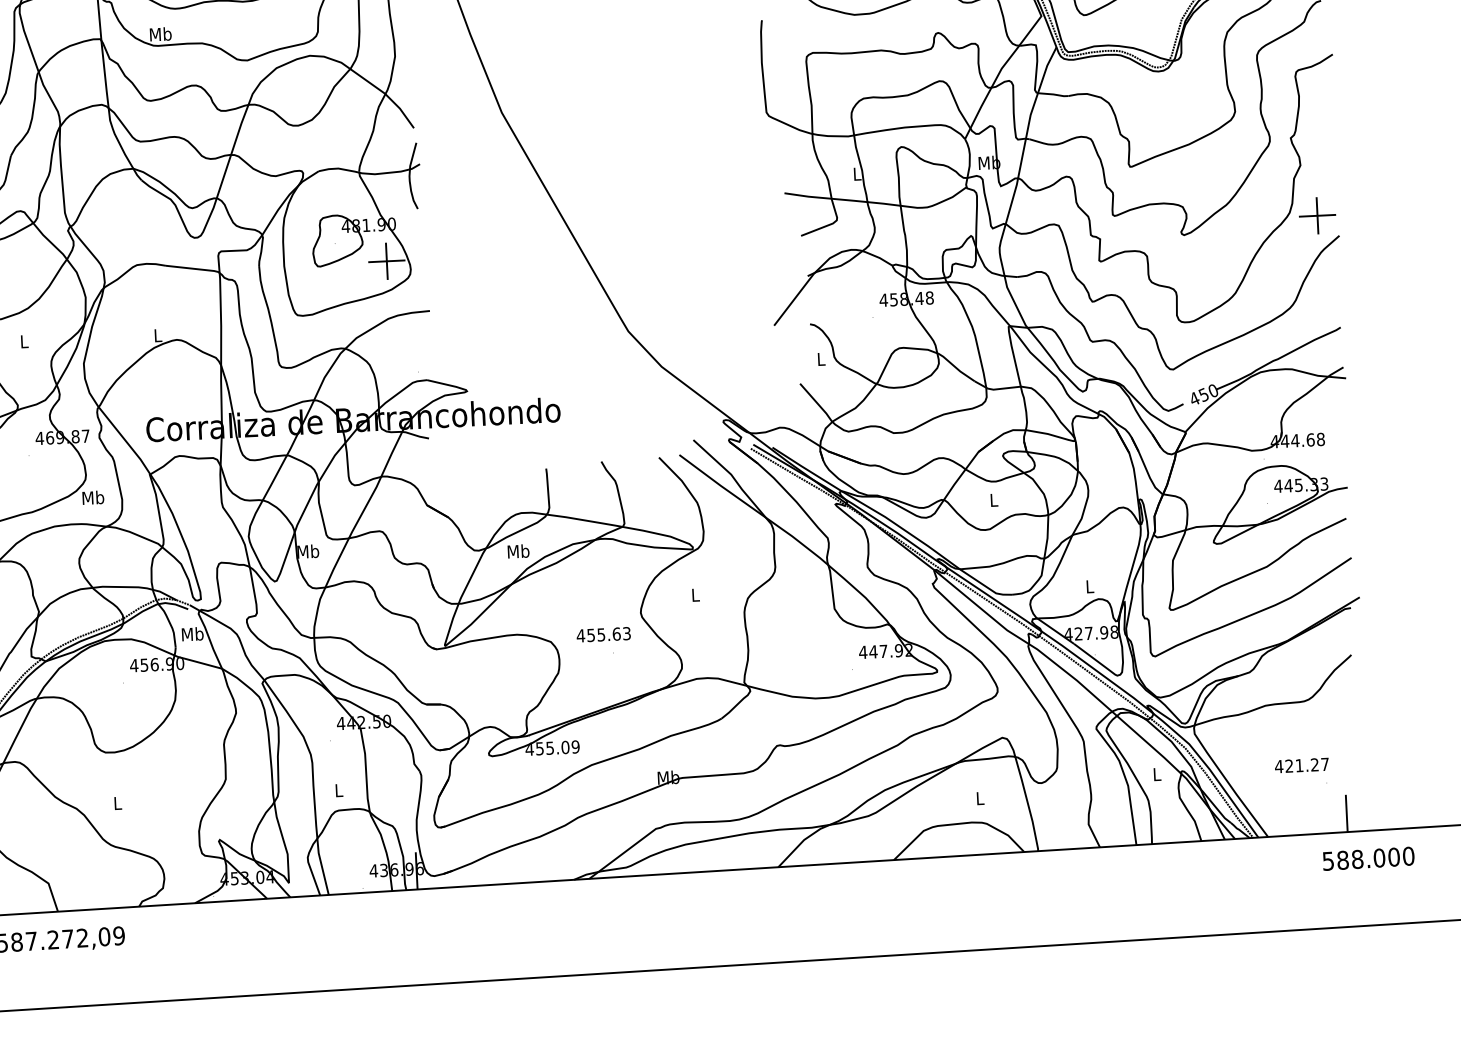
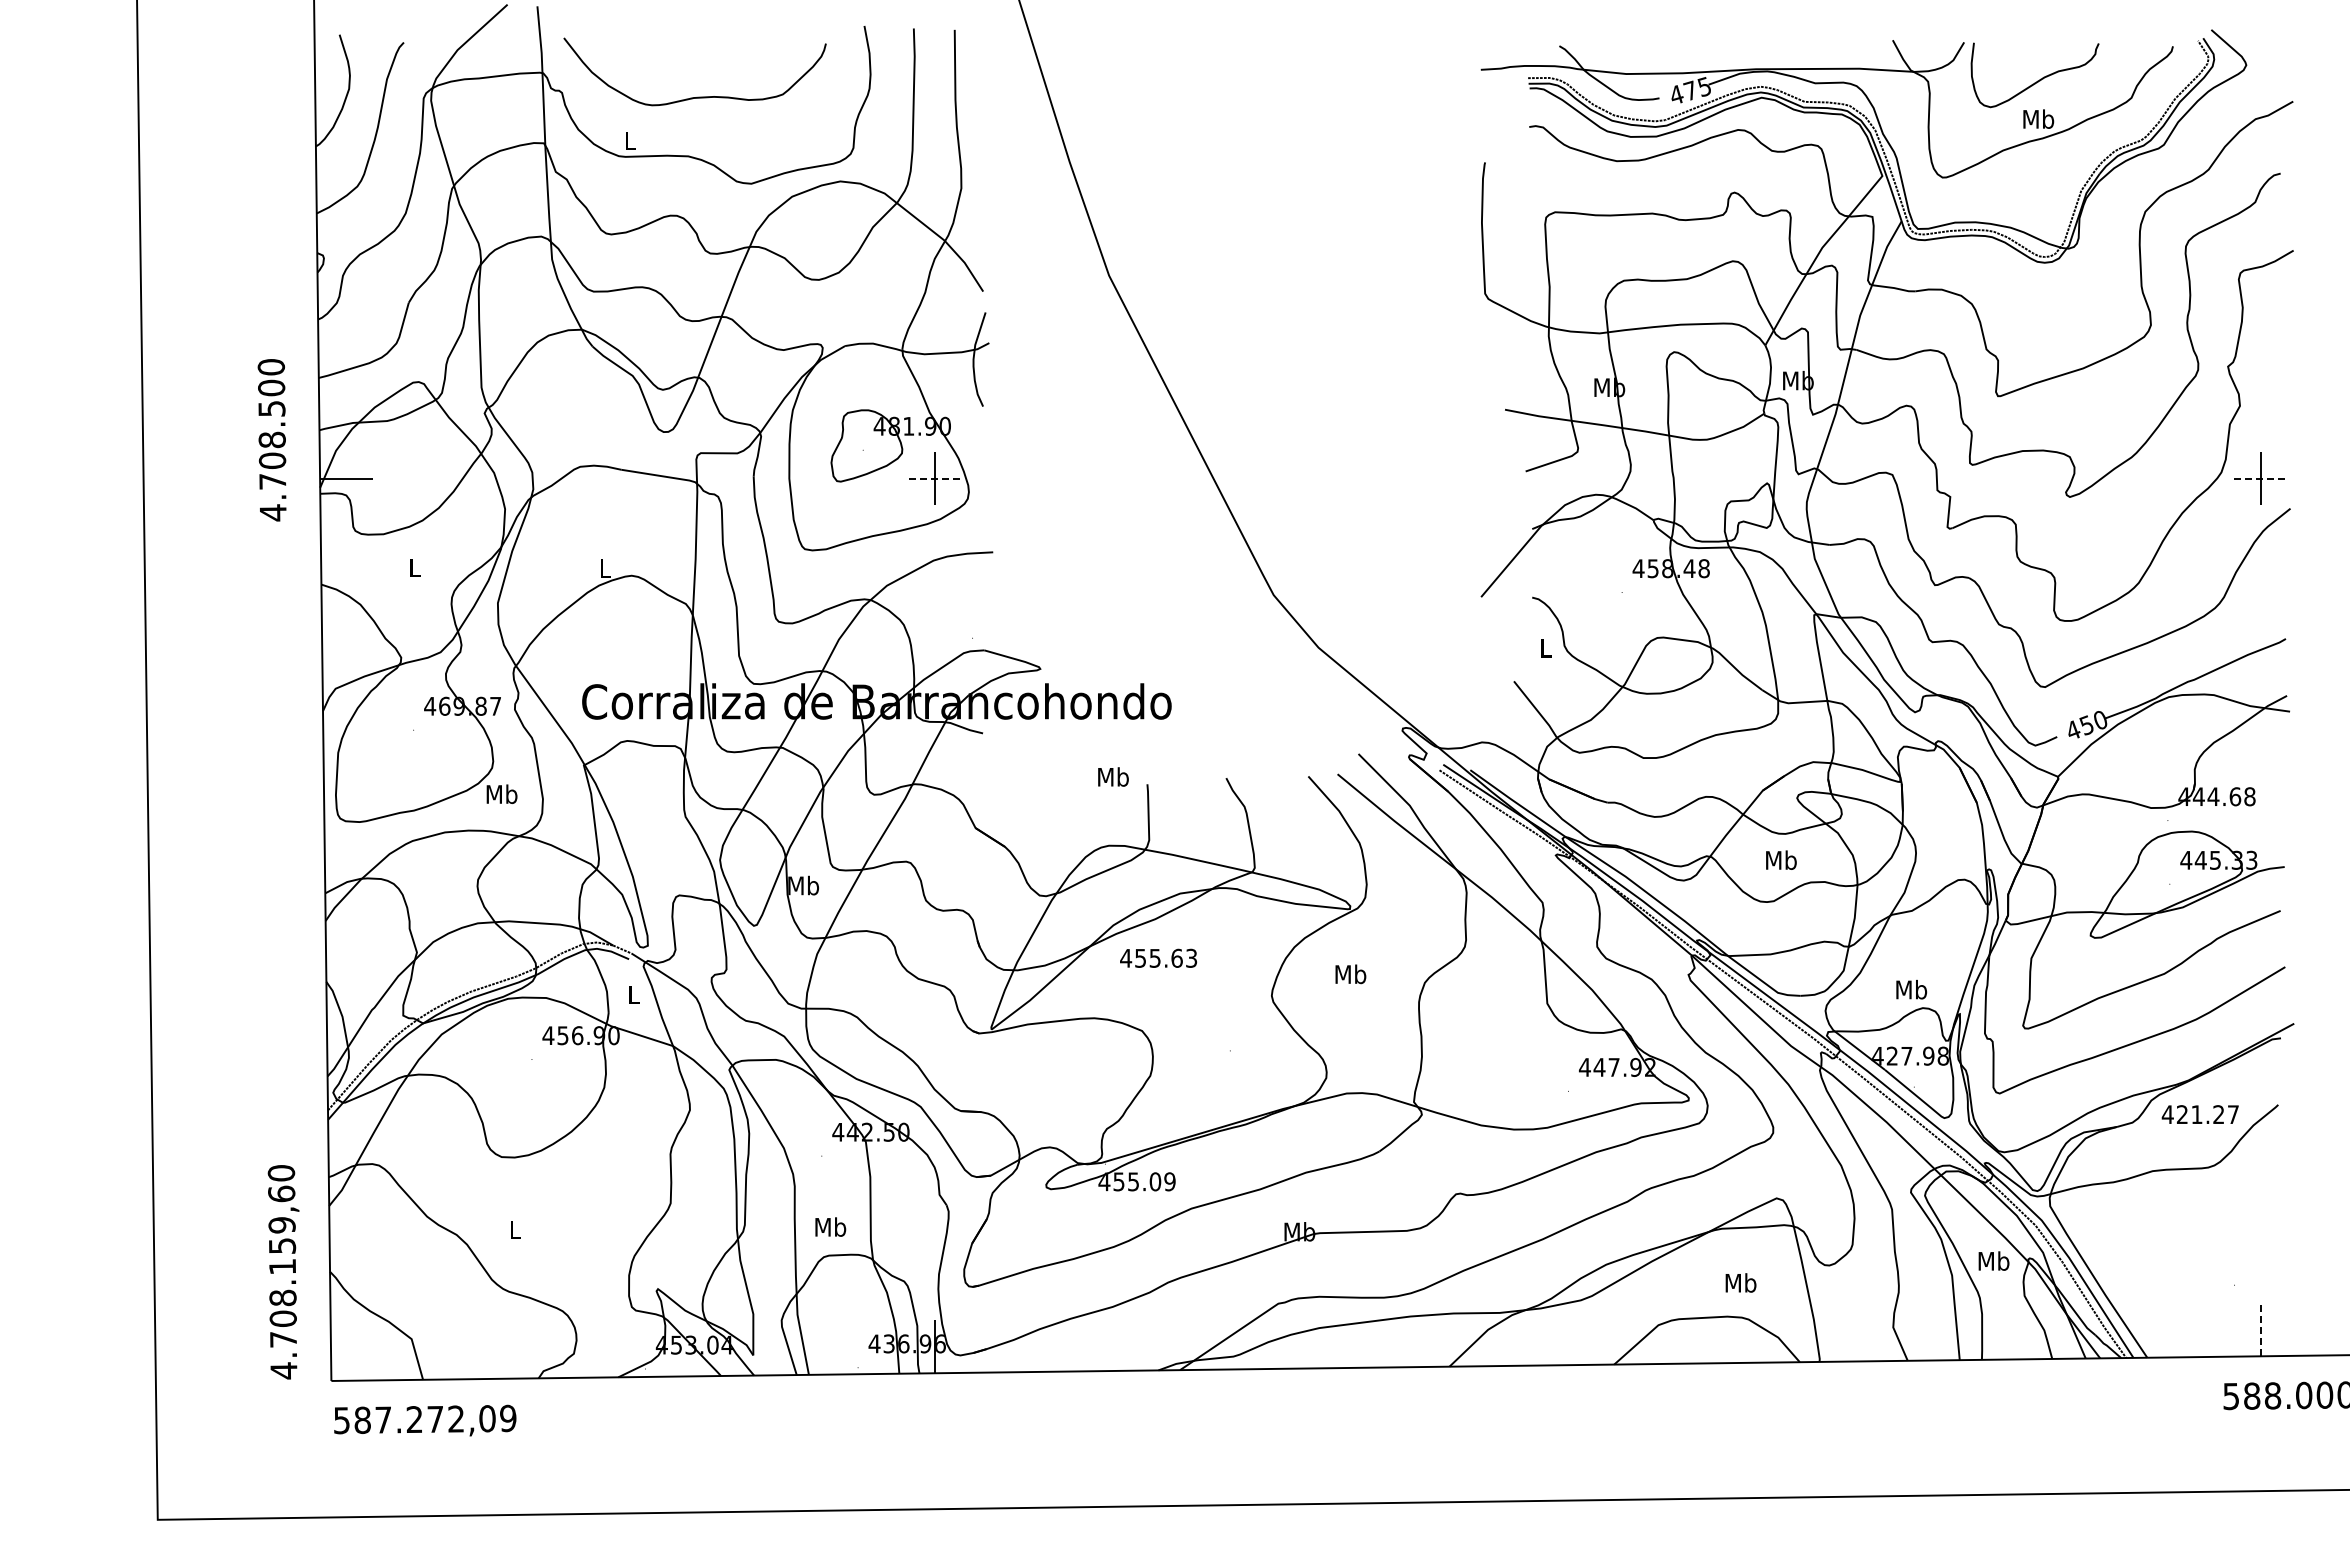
text: (160, 34) -> (629, 140), Mb -> L
text: (857, 174) -> (1609, 387), L -> Mb
line: (1317, 215) -> (2260, 478), solid -> dashed
line: (386, 261) -> (935, 478), solid -> dashed
text: (994, 499) -> (1781, 859), L -> Mb
text: (518, 551) -> (1113, 776), moved
text: (1089, 586) -> (1911, 989), L -> Mb
text: (695, 595) -> (1350, 974), L -> Mb
text: (192, 633) -> (633, 994), Mb -> L
text: (603, 634) -> (1158, 957), moved
text: (1301, 765) -> (2199, 1114), moved
text: (1156, 773) -> (1993, 1260), L -> Mb
text: (338, 790) -> (830, 1226), L -> Mb
text: (979, 798) -> (1740, 1282), L -> Mb
line: (1346, 813) -> (2260, 1329), solid -> dashed

